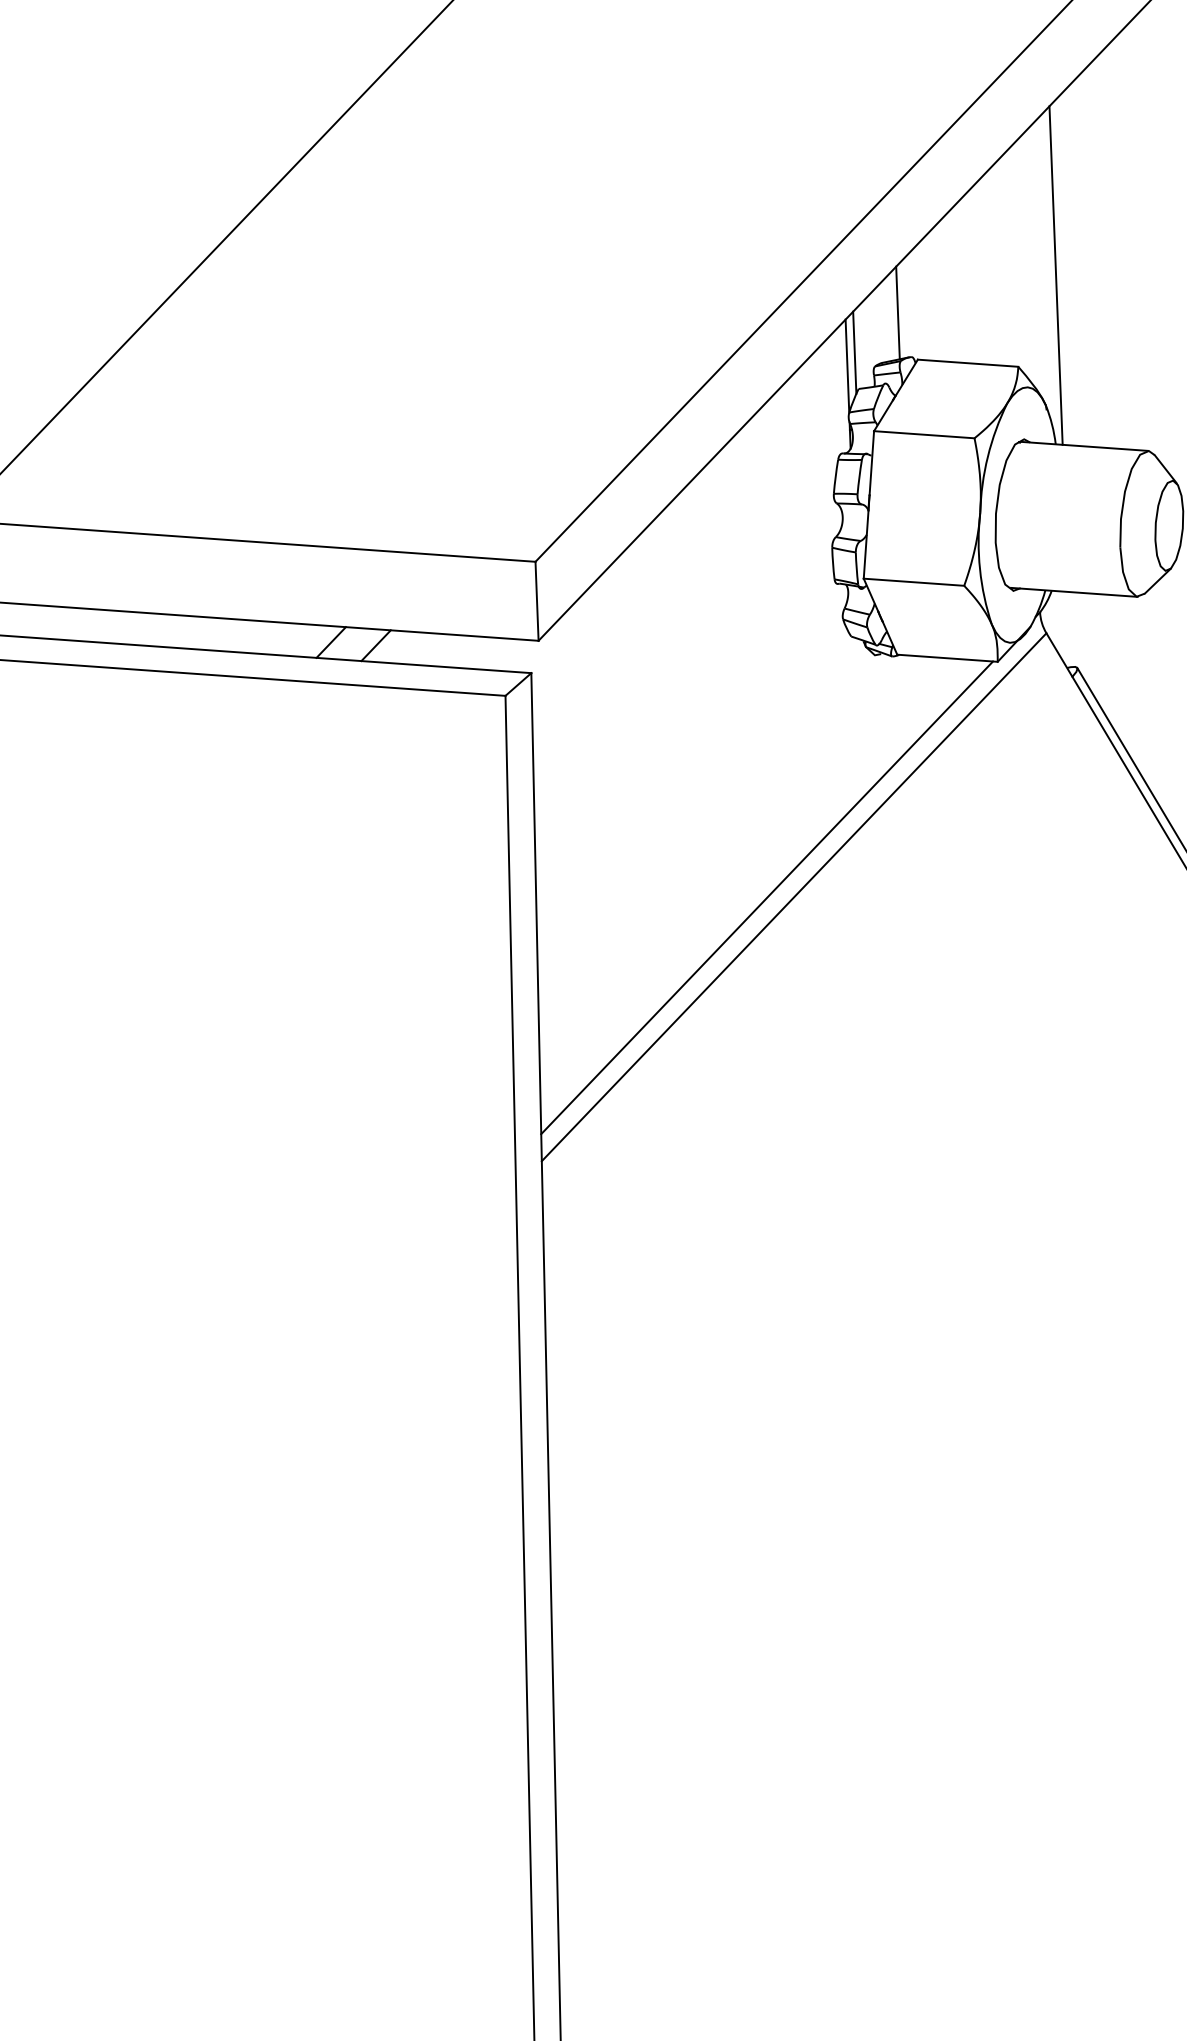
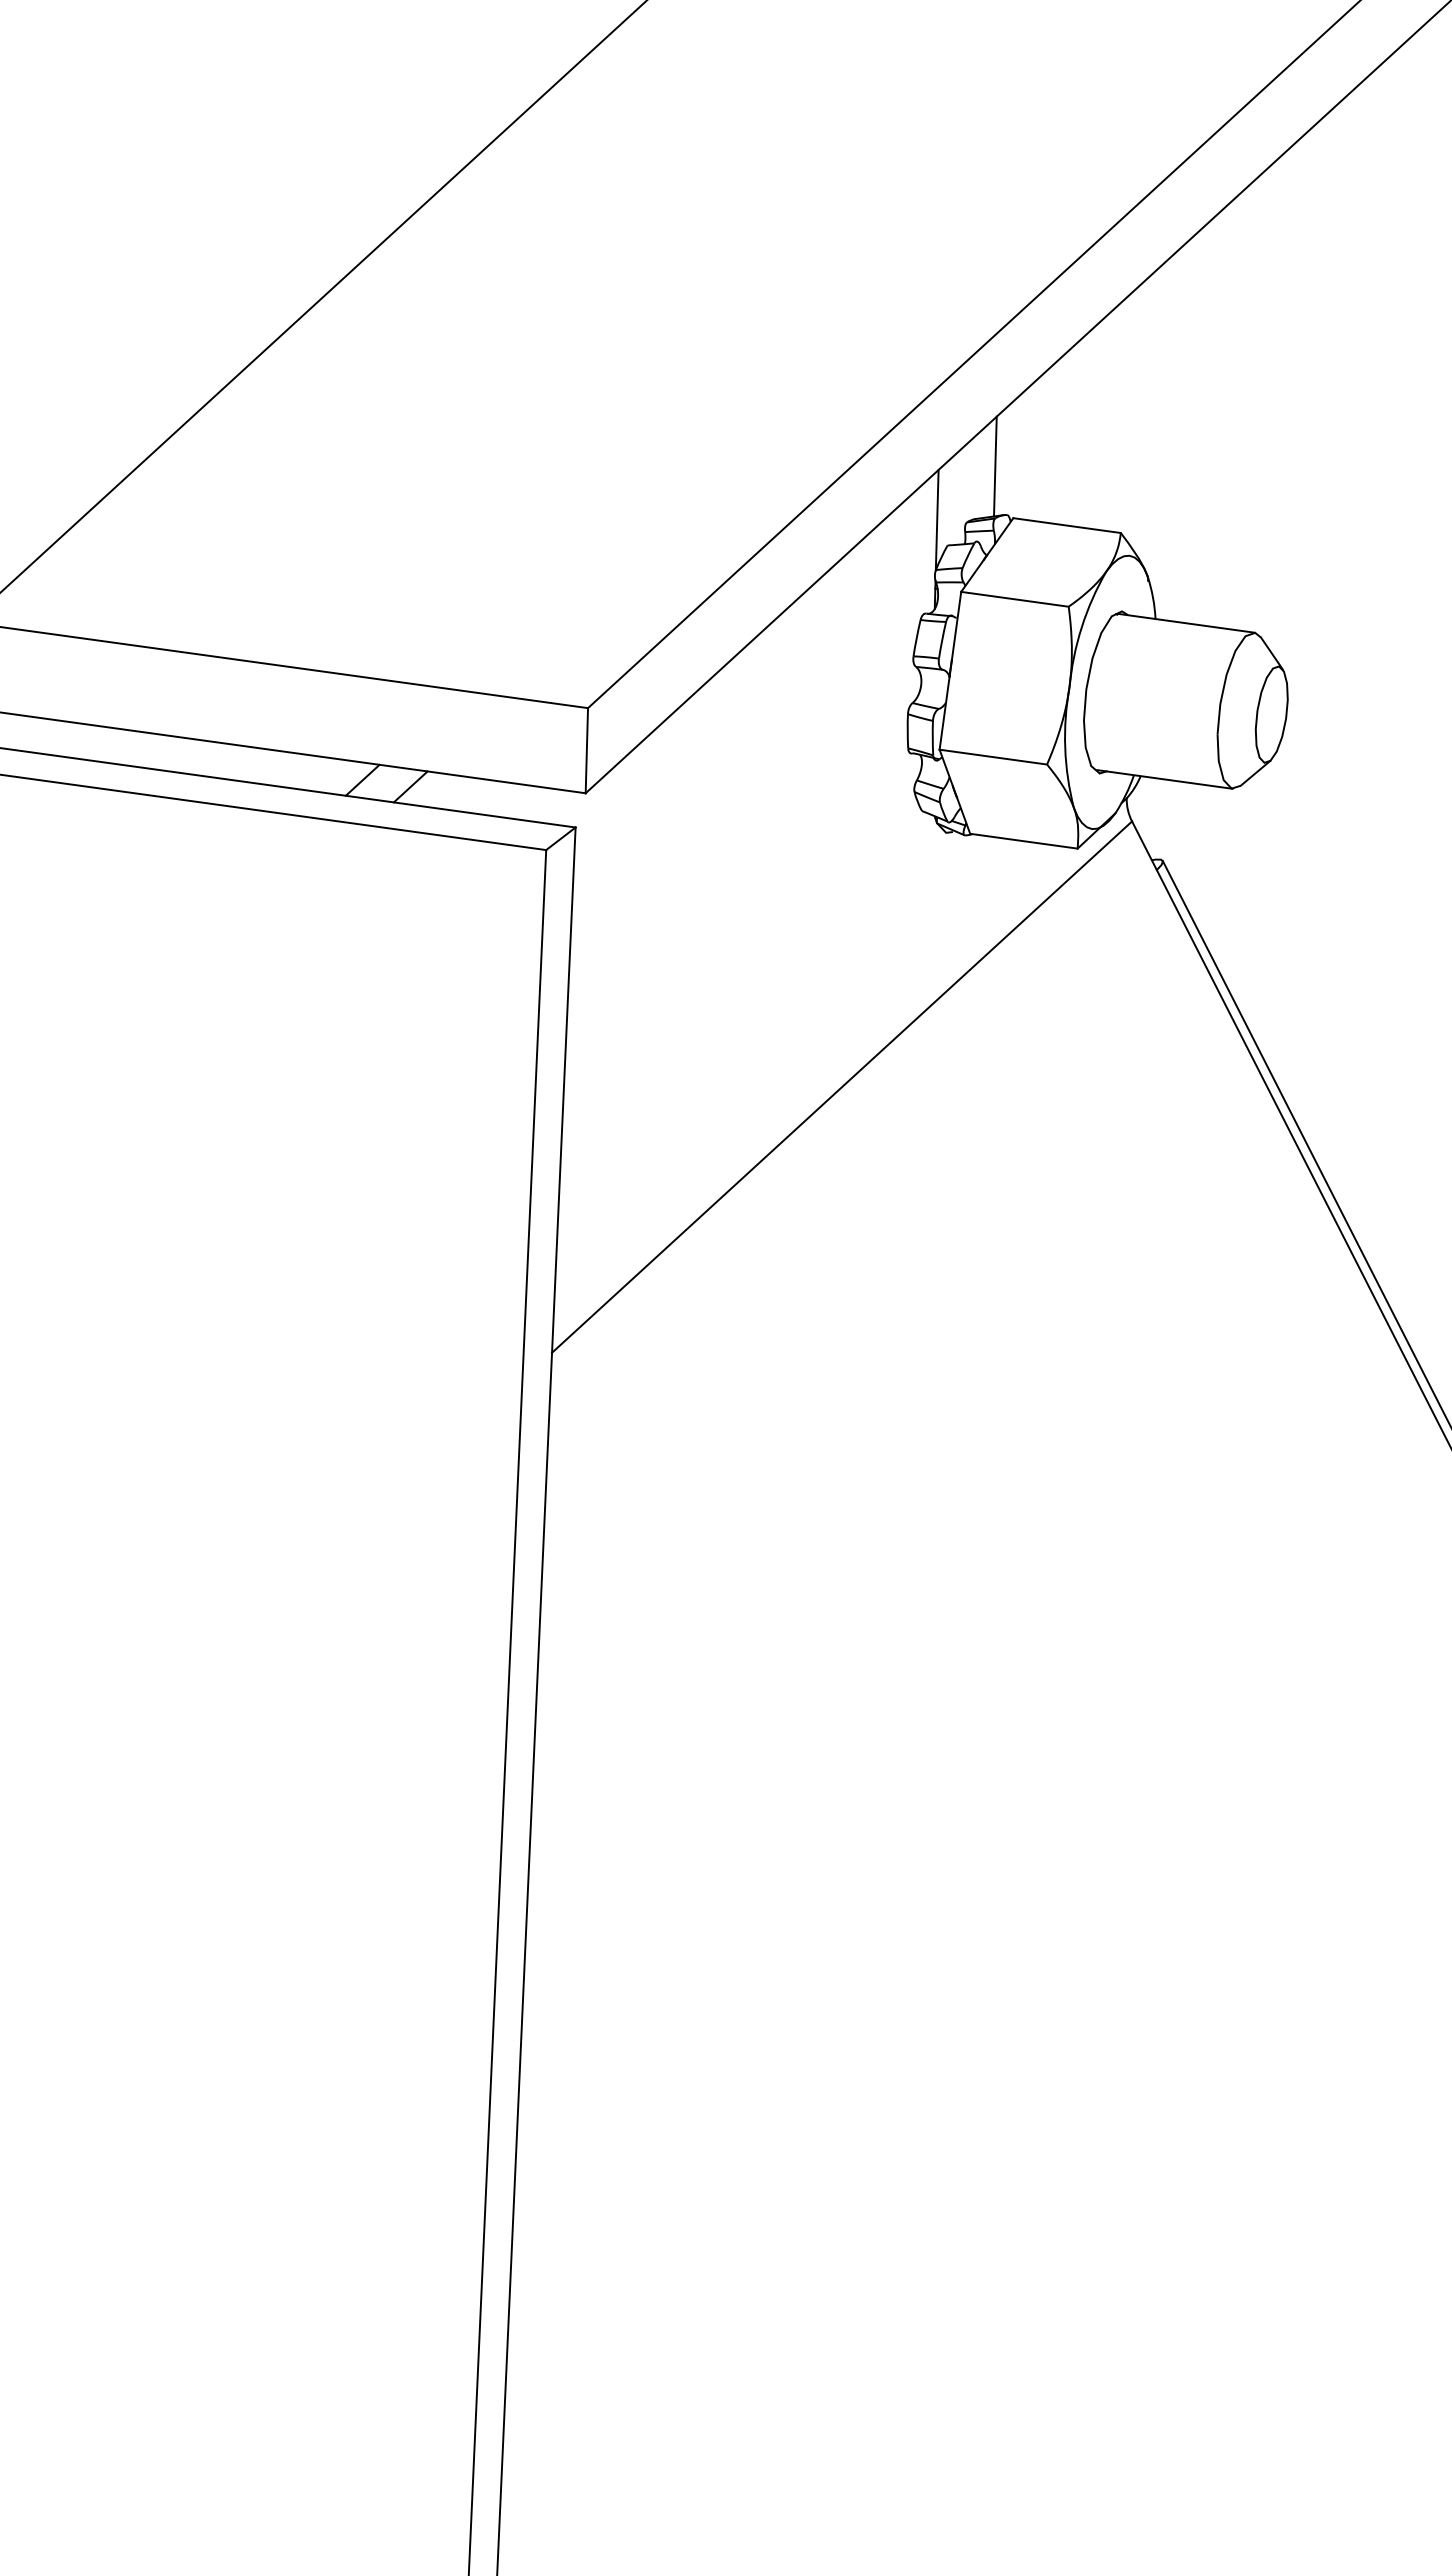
line: (1055, 275) -> (1167, 437), removed
line: (854, 353) -> (945, 506), removed
line: (766, 897) -> (812, 1085), removed

